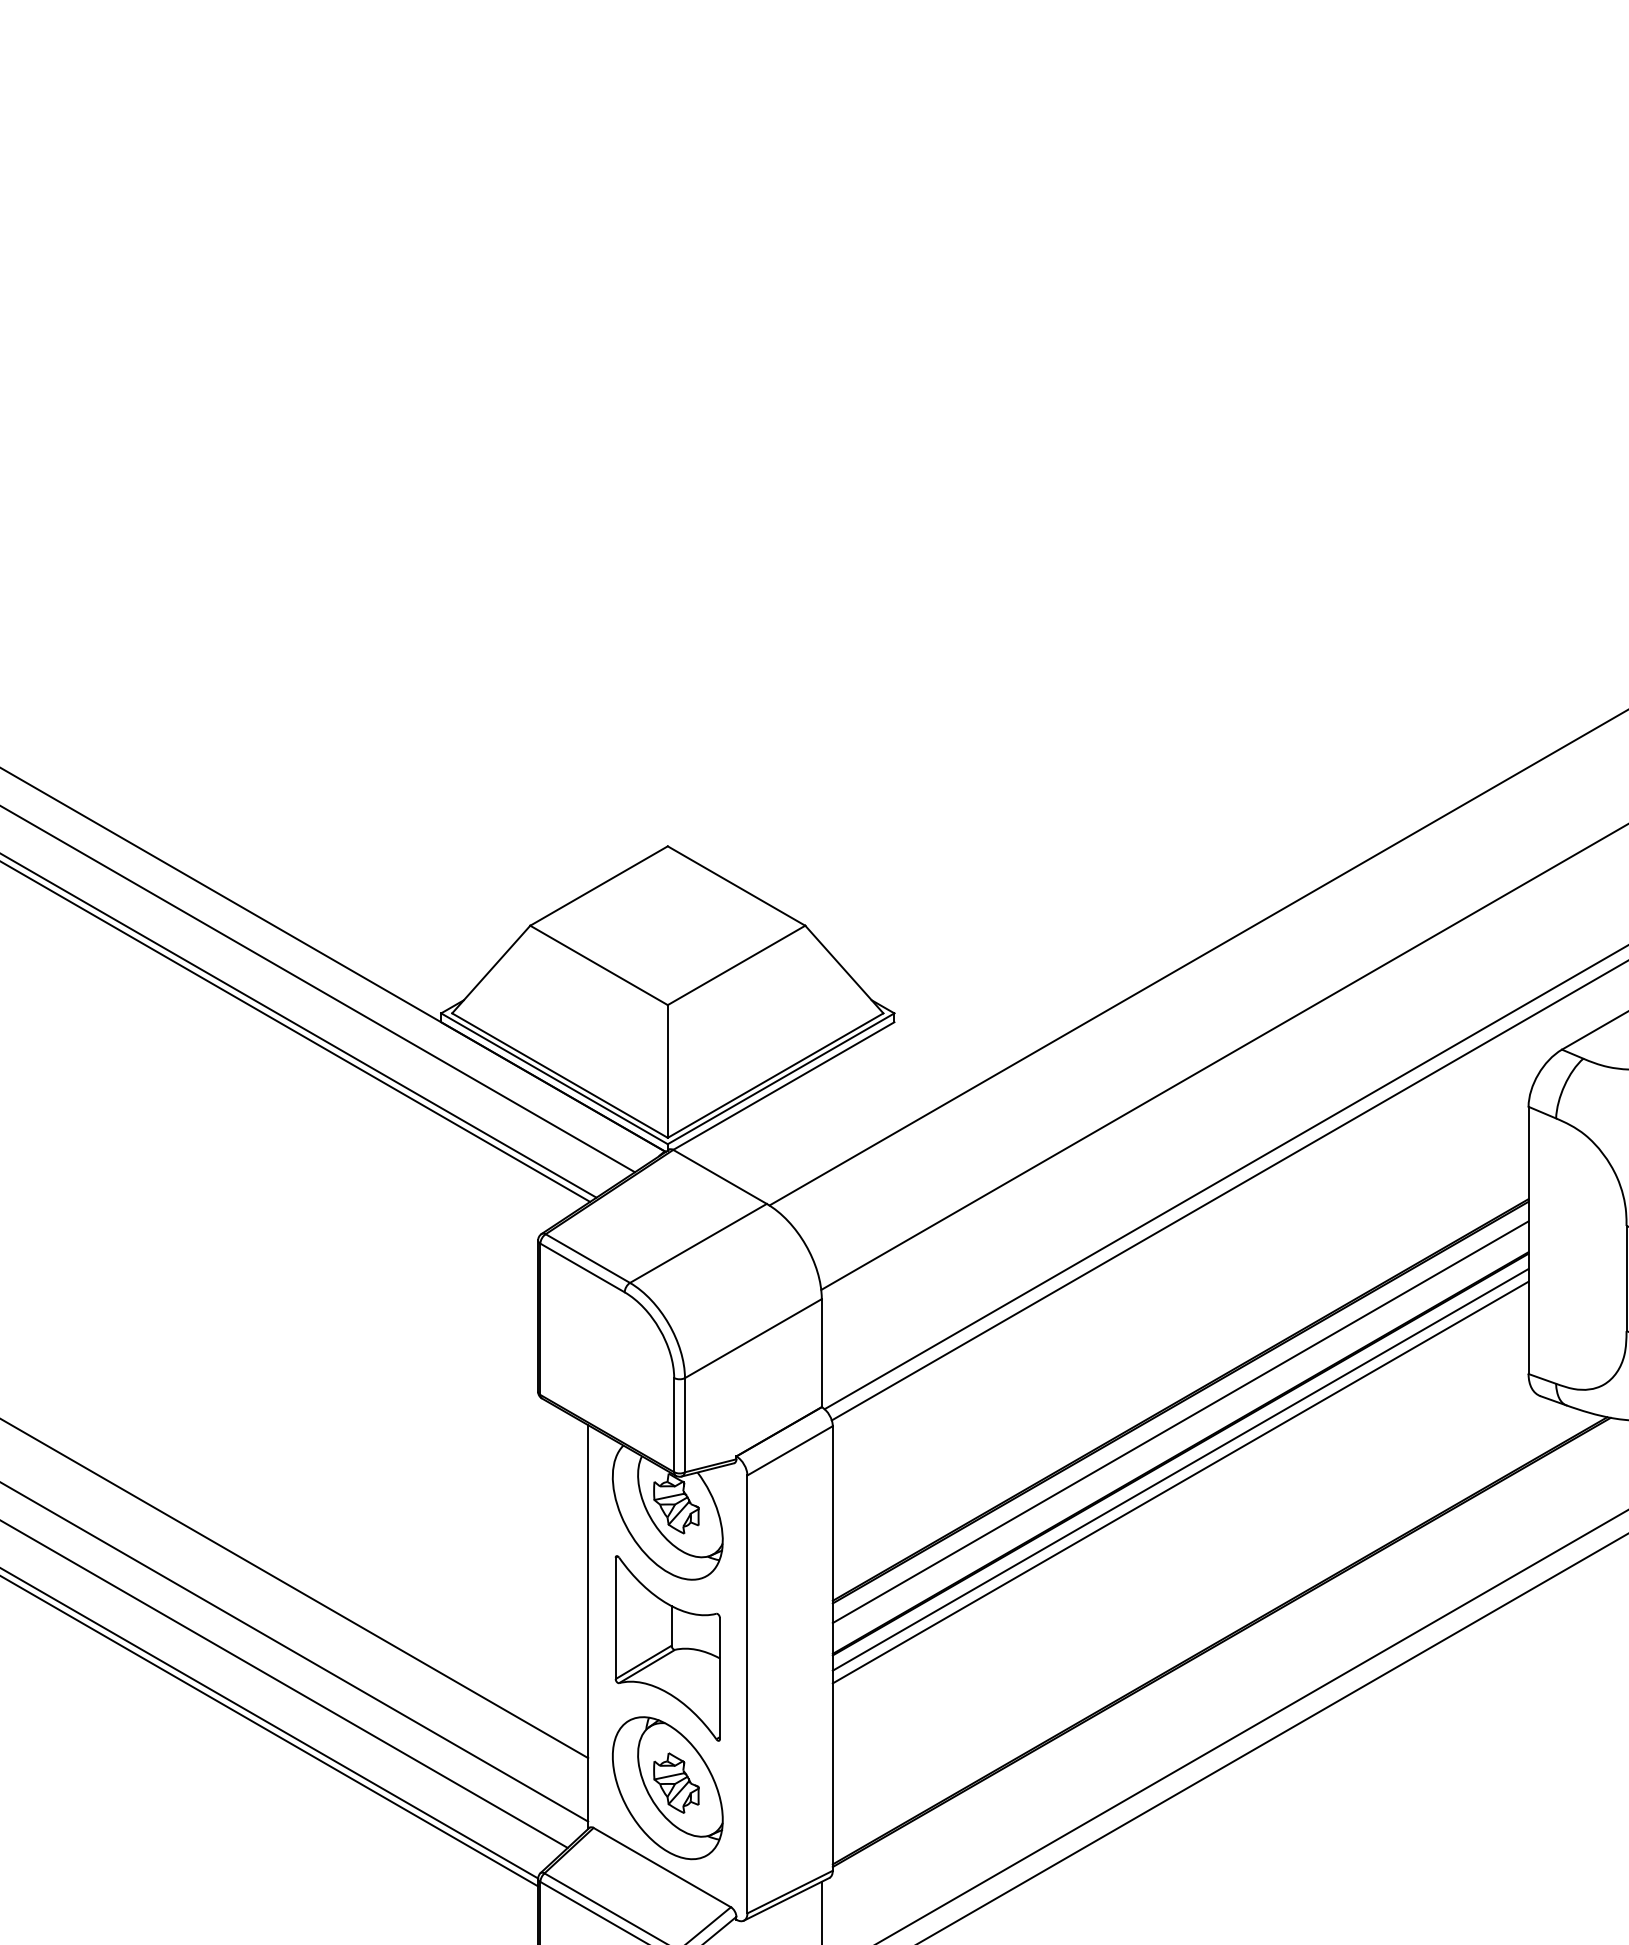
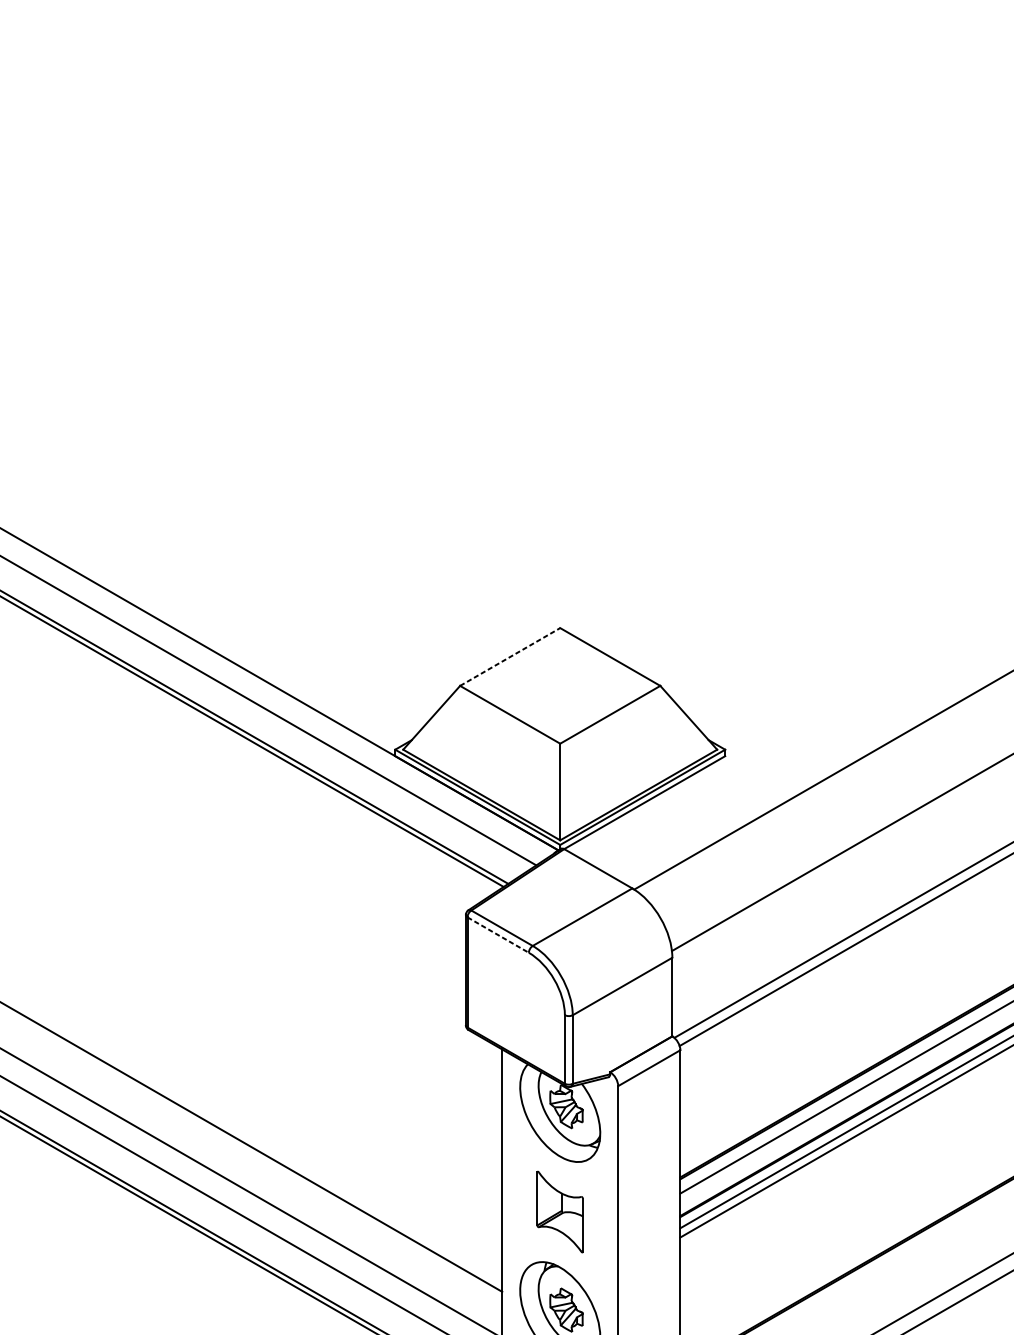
line: (599, 885) -> (510, 656), solid -> dashed
line: (582, 1267) -> (498, 934), solid -> dashed
part: (667, 1648) -> (560, 1212), size x0.6

